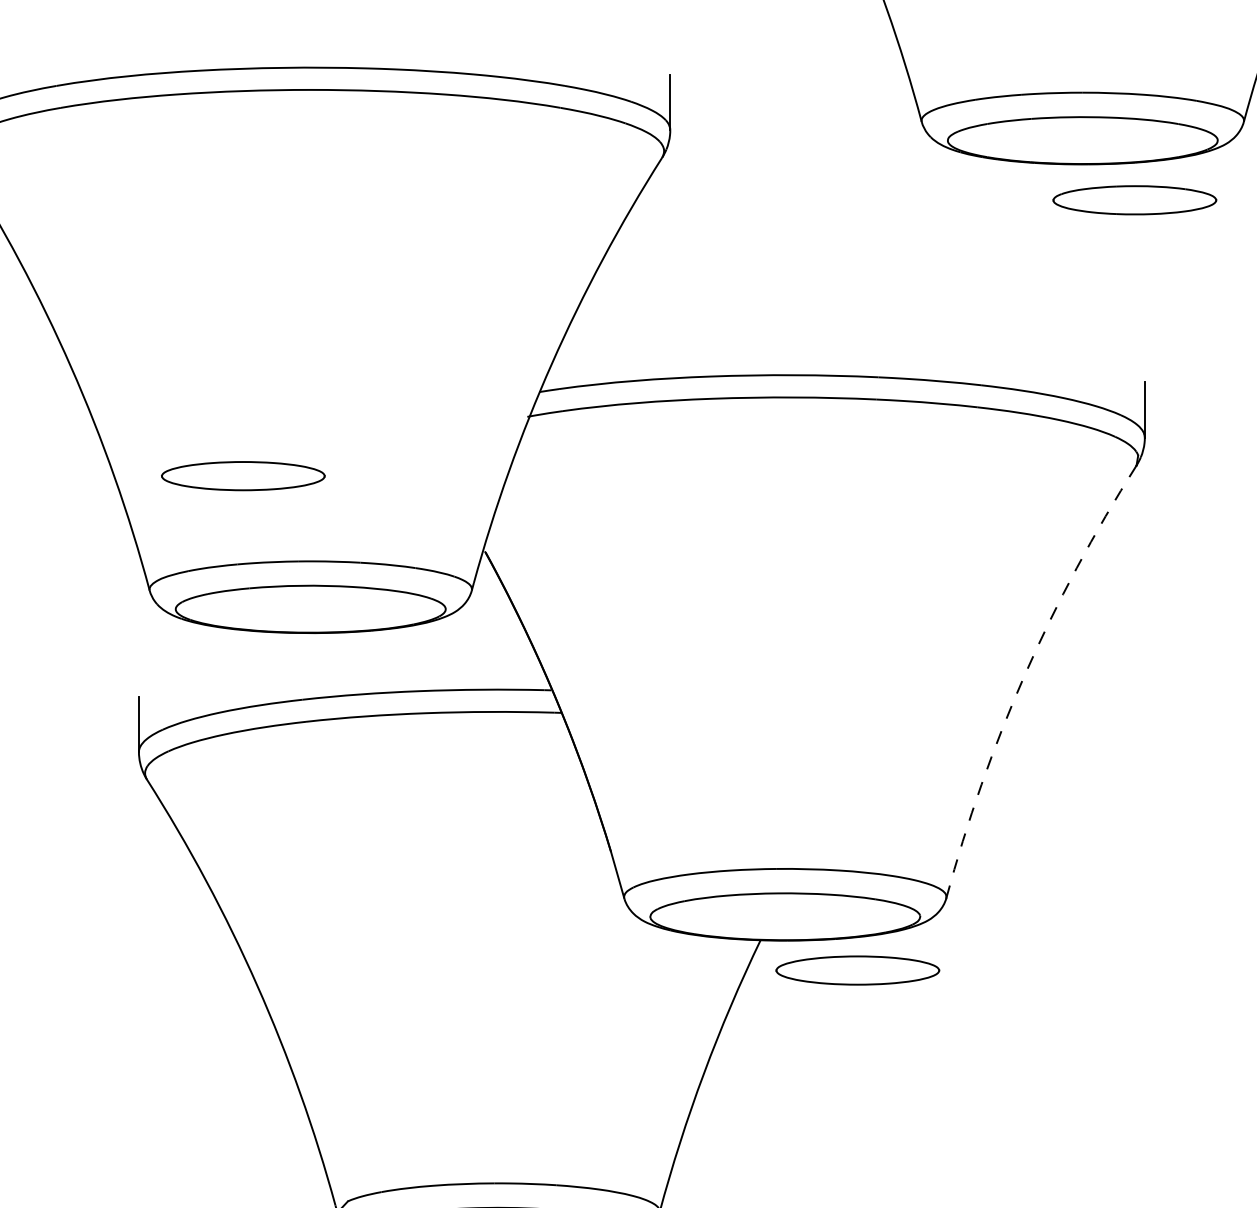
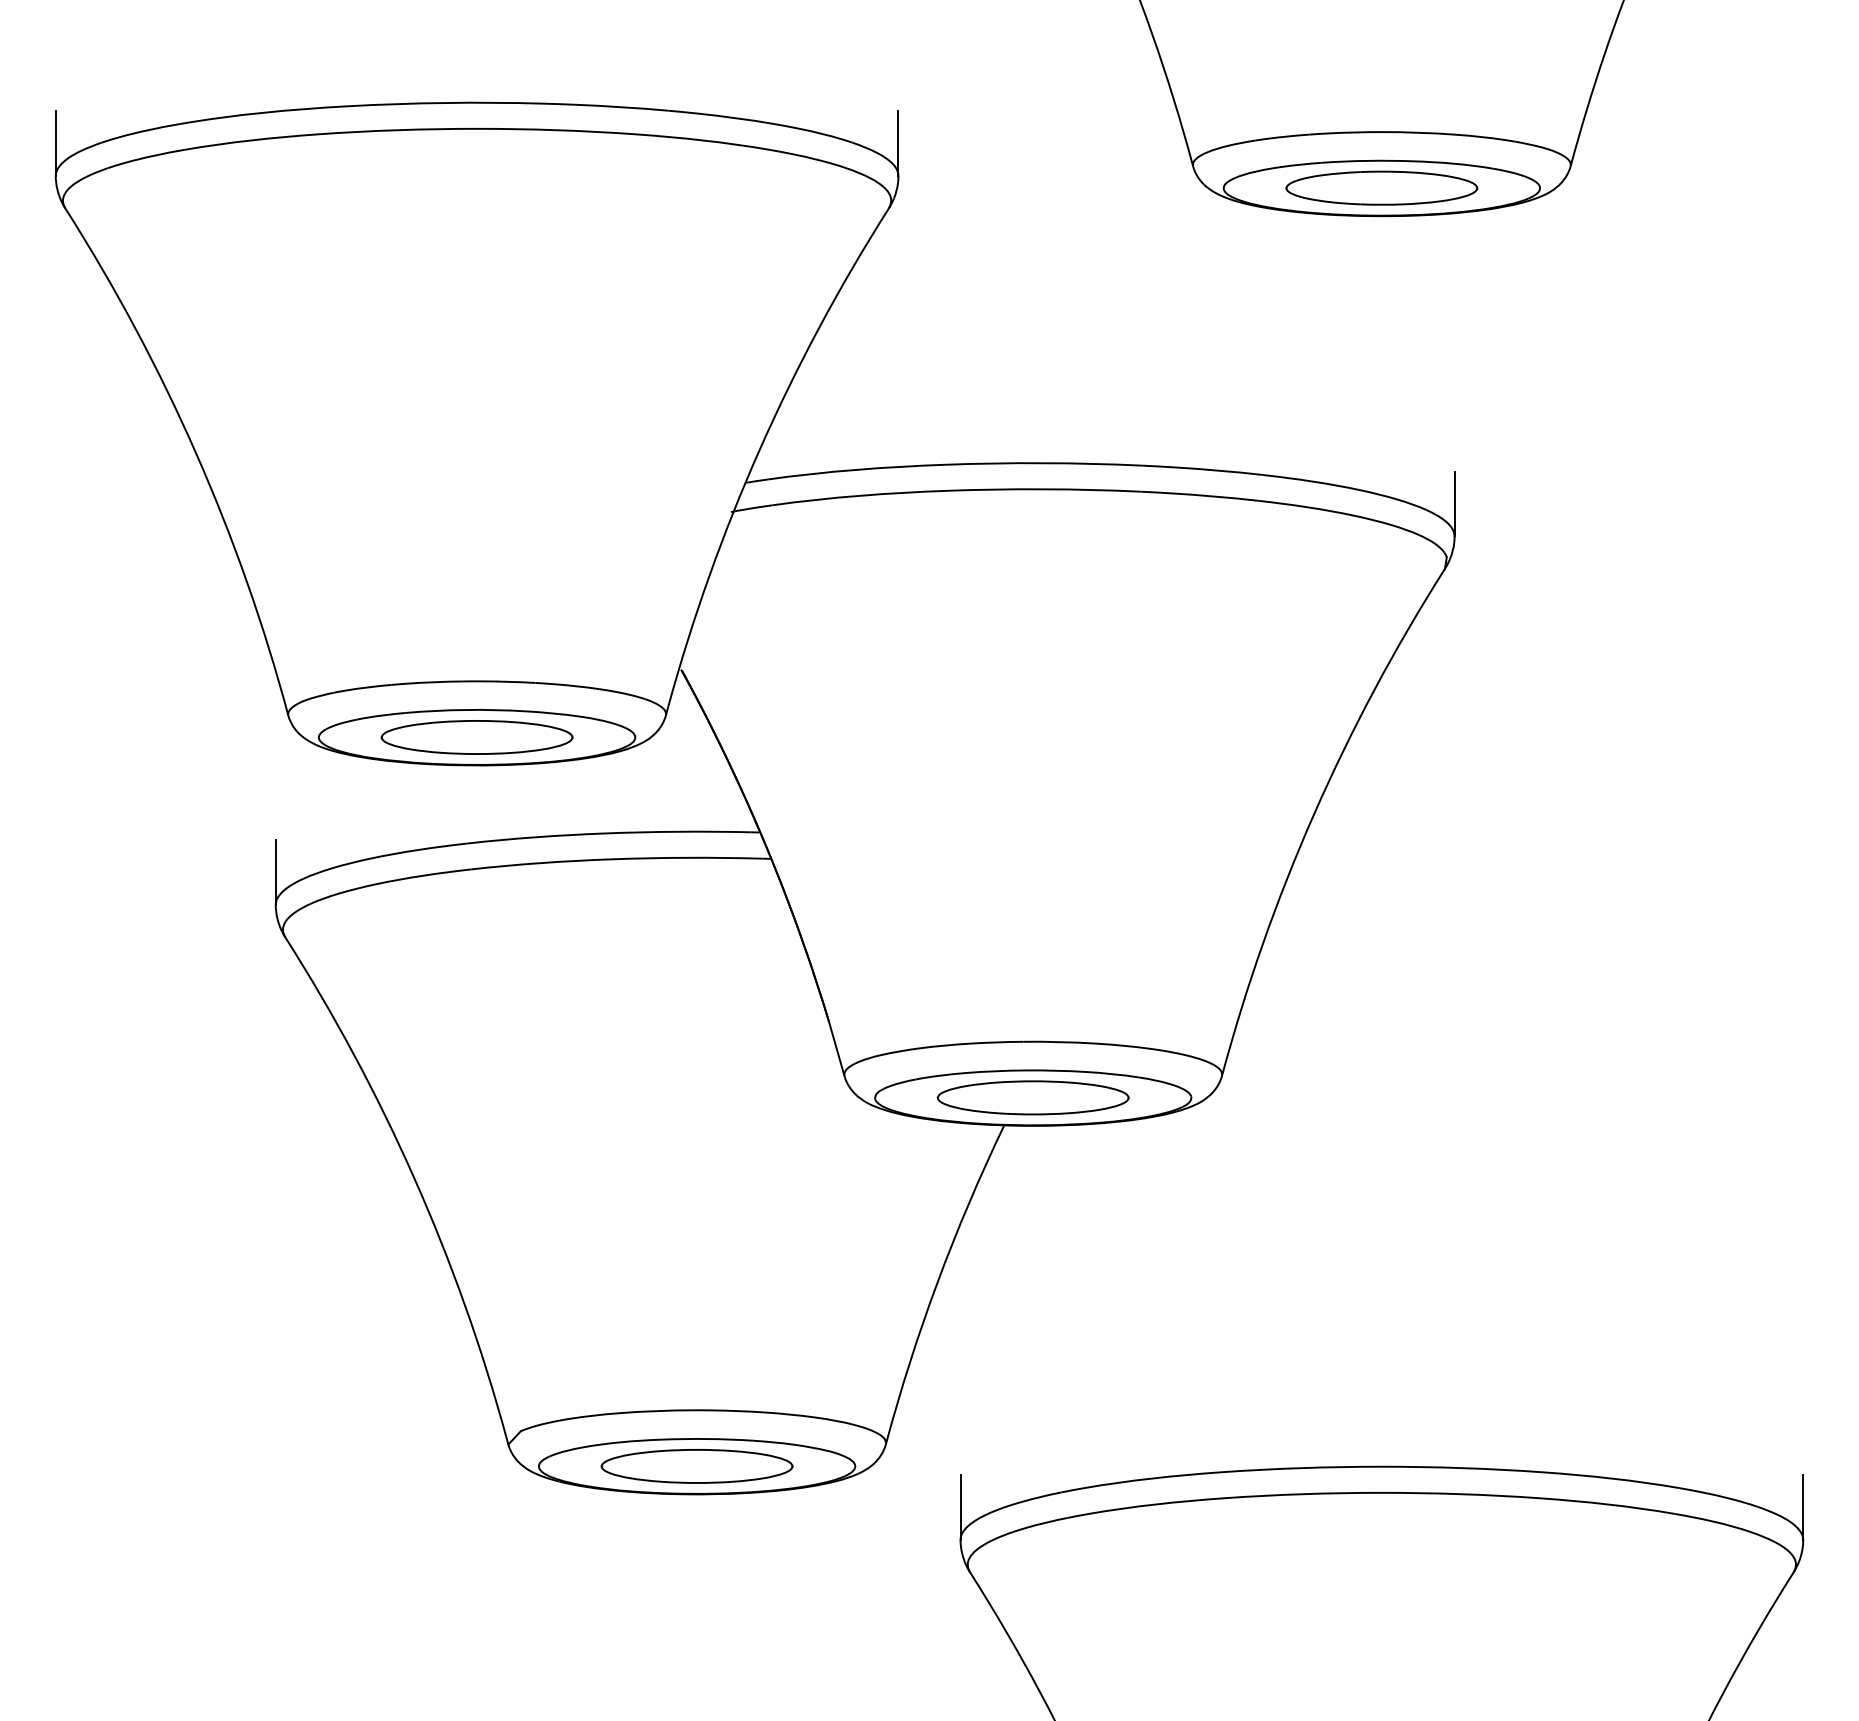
part: (1134, 199) -> (1381, 187), moved
part: (242, 476) -> (476, 737), moved
arc: (1025, 674) -> (1314, 814), dashed -> solid
part: (857, 970) -> (1032, 1097), moved

